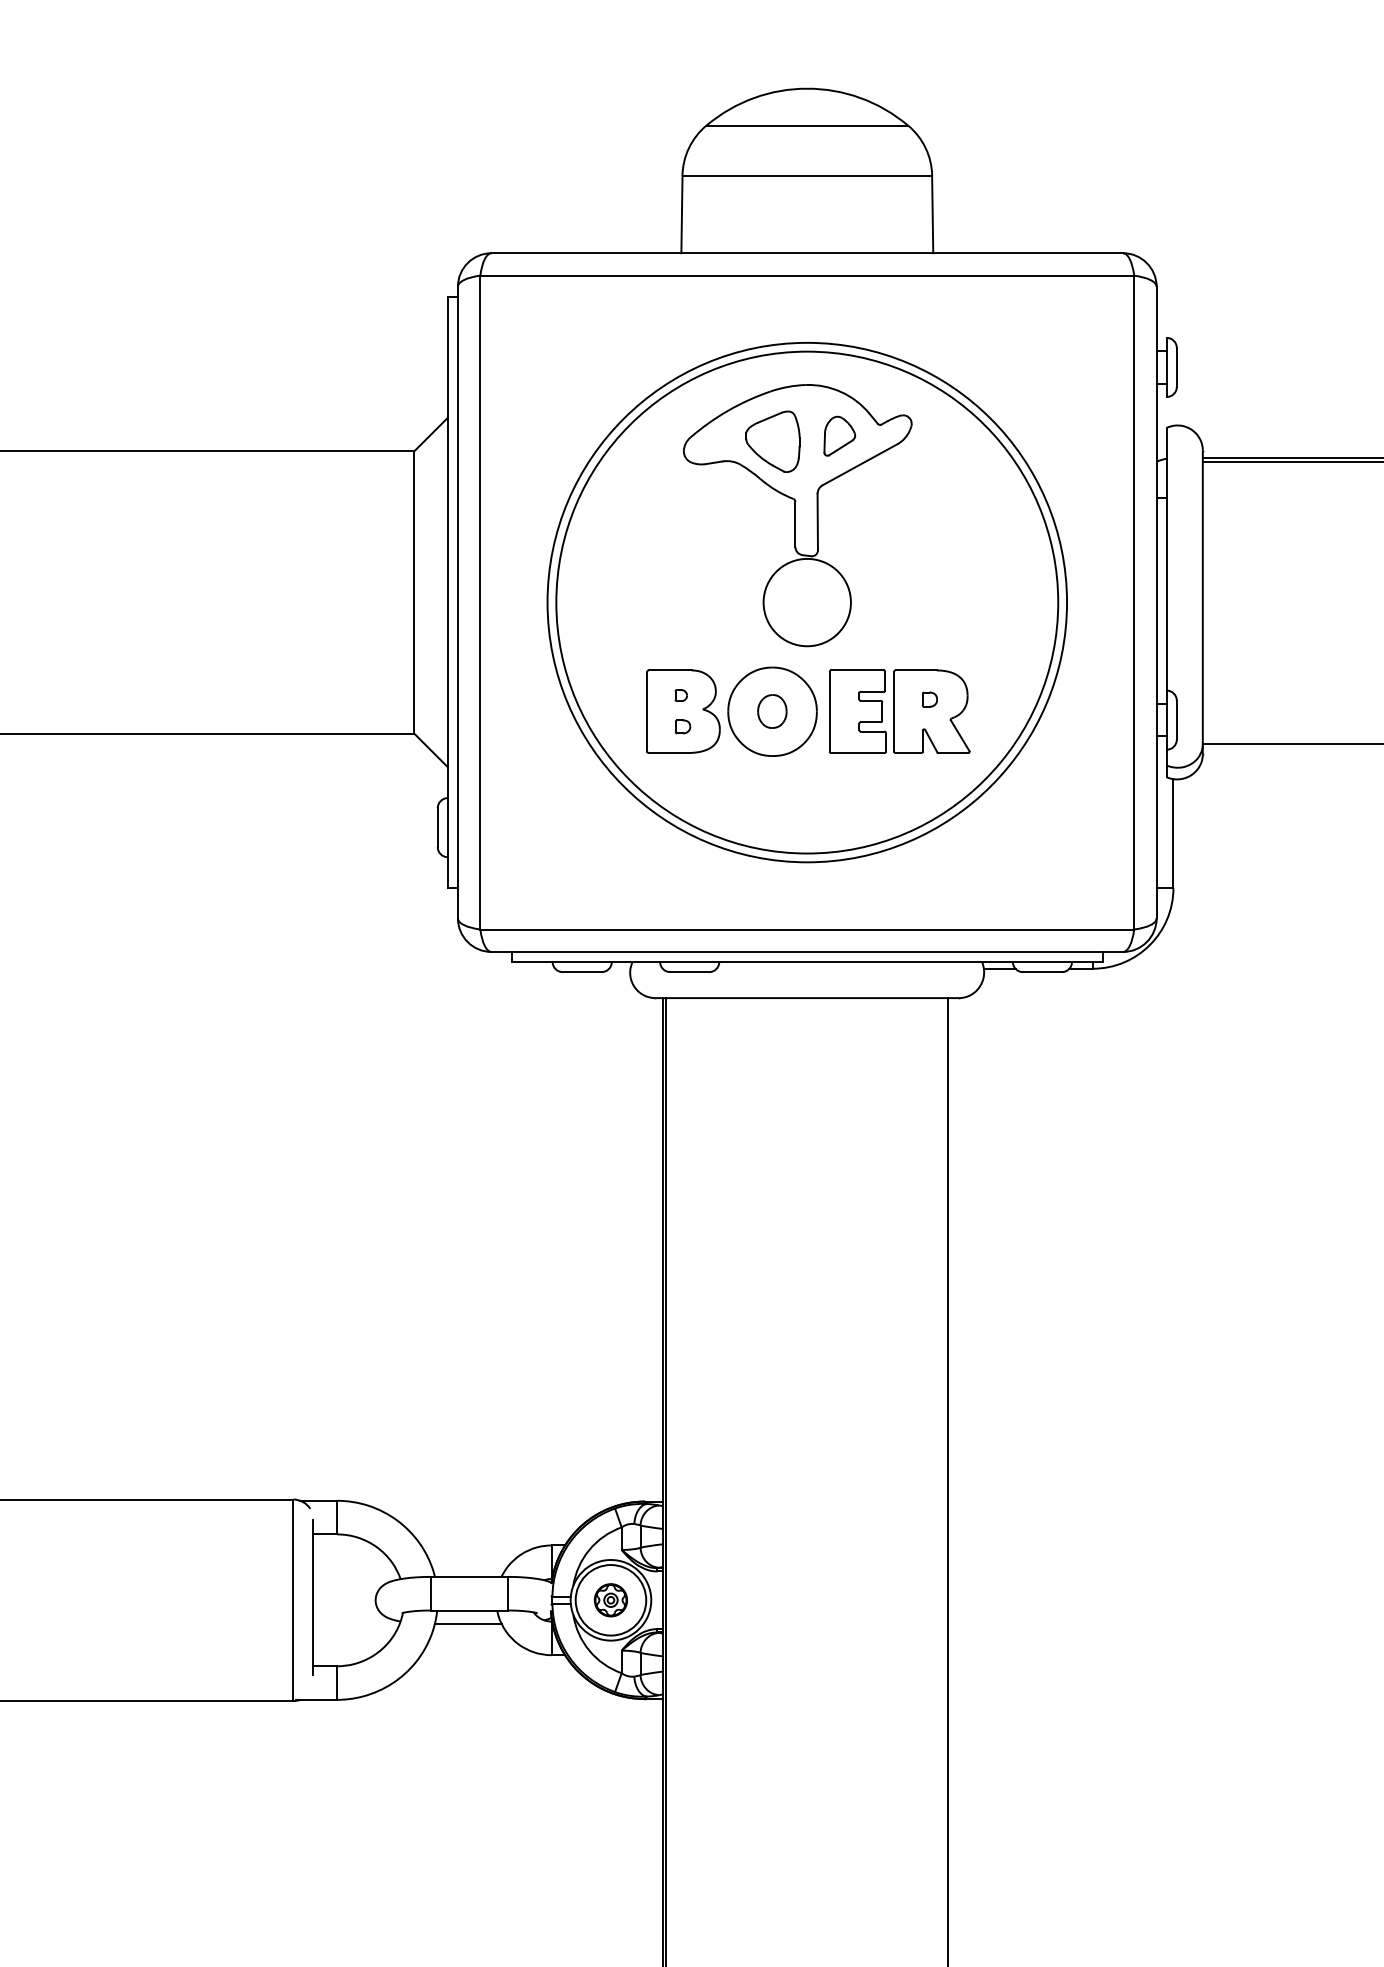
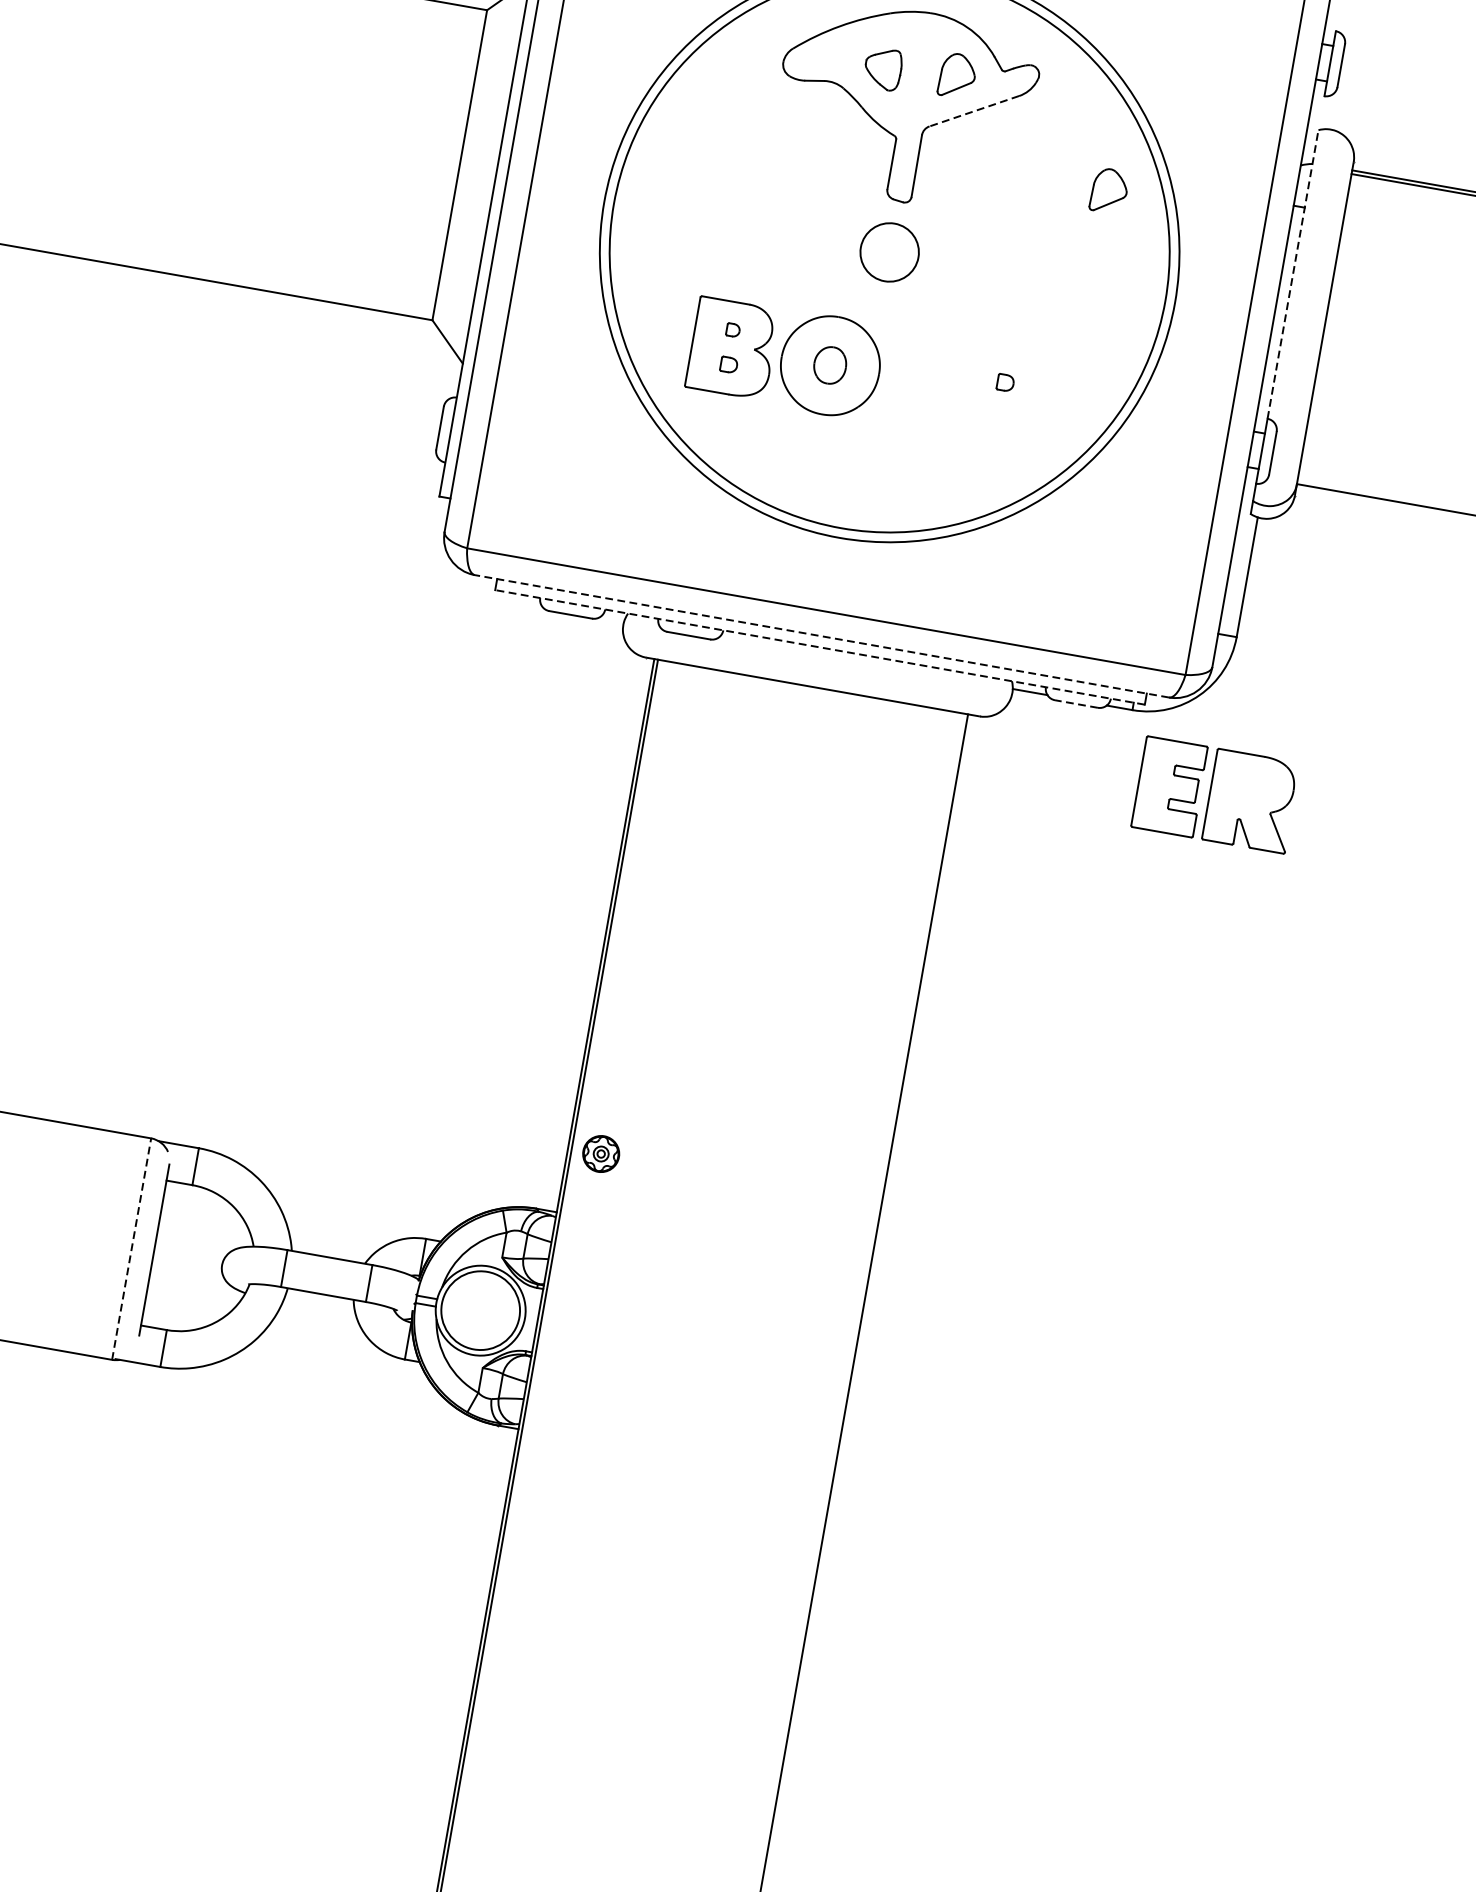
part: (772, 441) -> (882, 68), size x0.6
line: (859, 465) -> (973, 111), solid -> dashed
part: (991, 513) -> (1109, 190), added
line: (1166, 558) -> (1292, 273), solid -> dashed
circle: (806, 602) -> (888, 252), size x0.6
part: (899, 711) -> (1215, 794), moved
line: (807, 951) -> (822, 635), solid -> dashed
line: (807, 962) -> (820, 647), solid -> dashed
line: (1041, 972) -> (1075, 704), solid -> dashed
line: (293, 1600) -> (131, 1249), solid -> dashed
part: (610, 1600) -> (600, 1154), moved
line: (467, 1623) -> (318, 1308), removed

